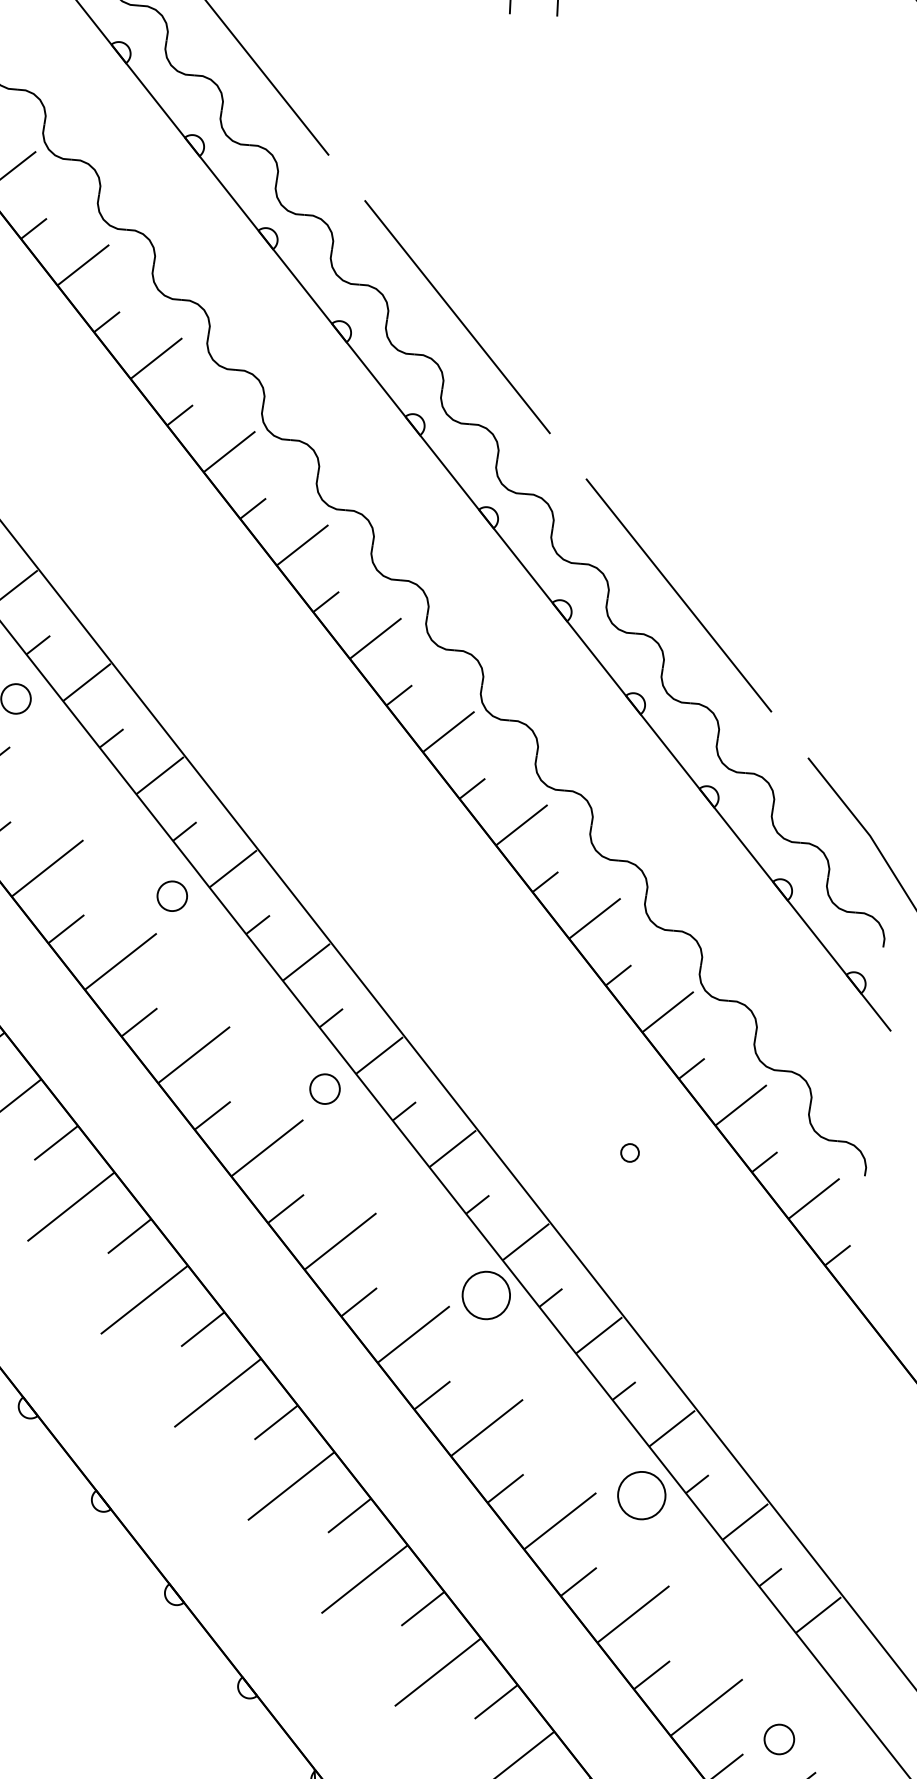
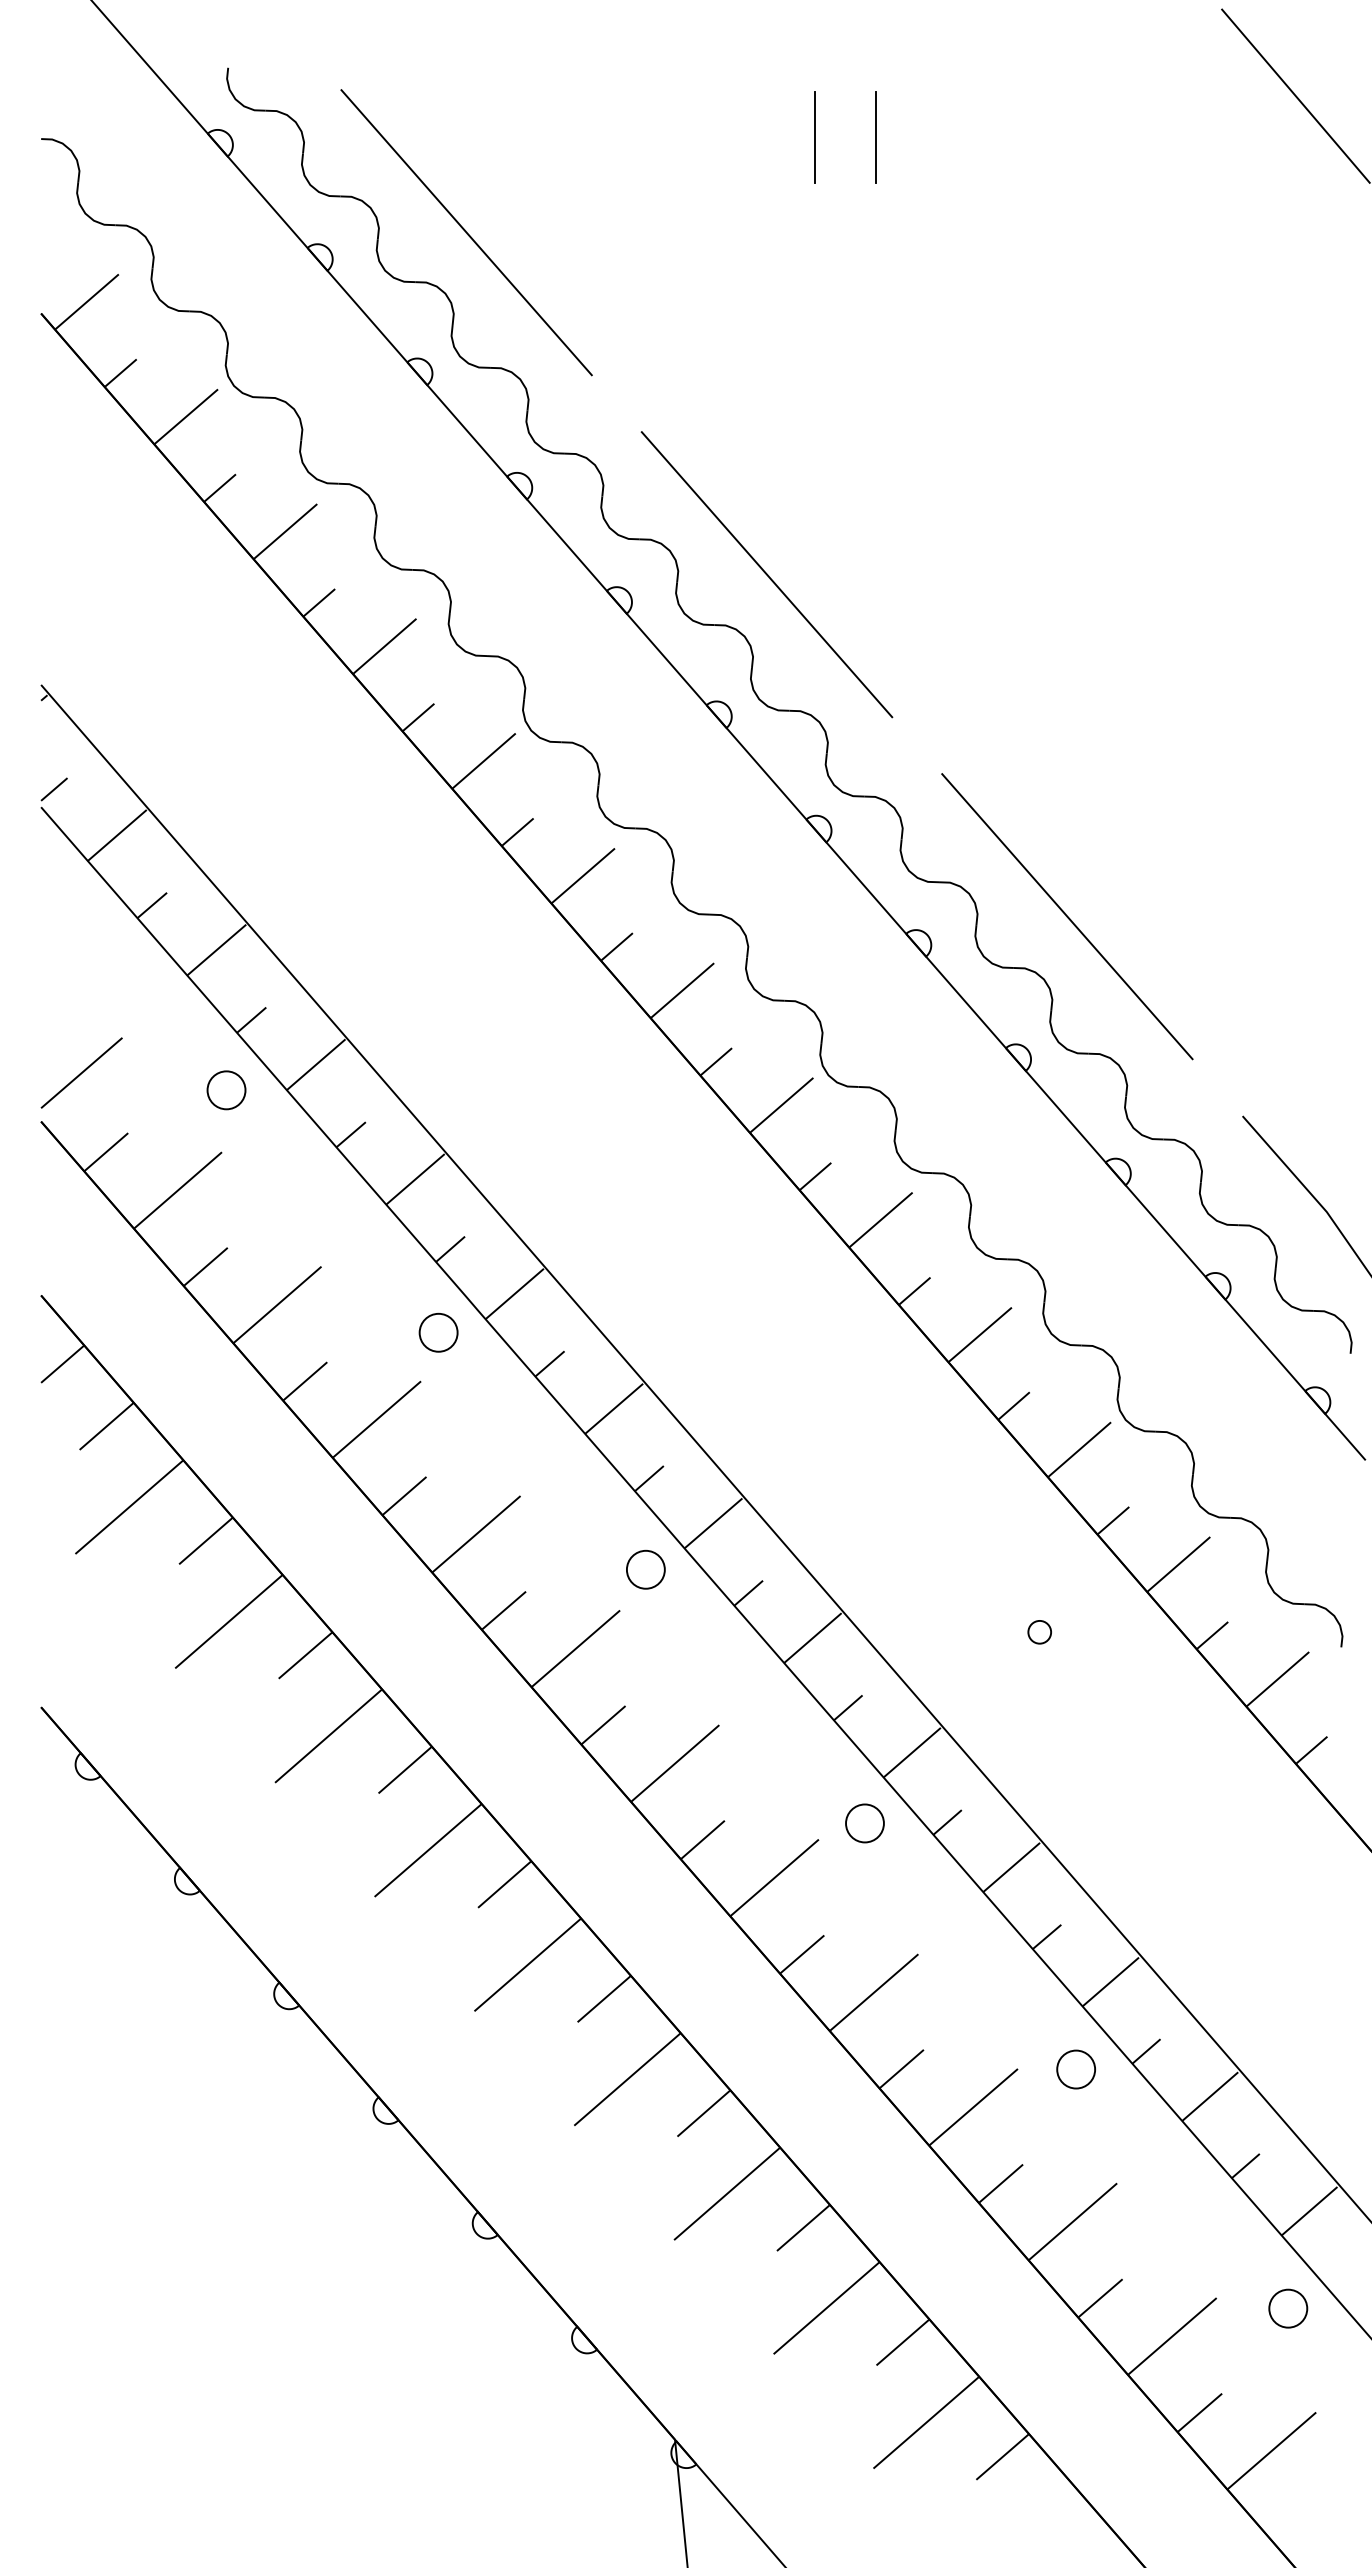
circle: (485, 1295) -> (864, 1823), size x0.62
circle: (642, 1495) -> (1076, 2069), size x0.62
circle: (779, 1739) -> (1288, 2308), moved

